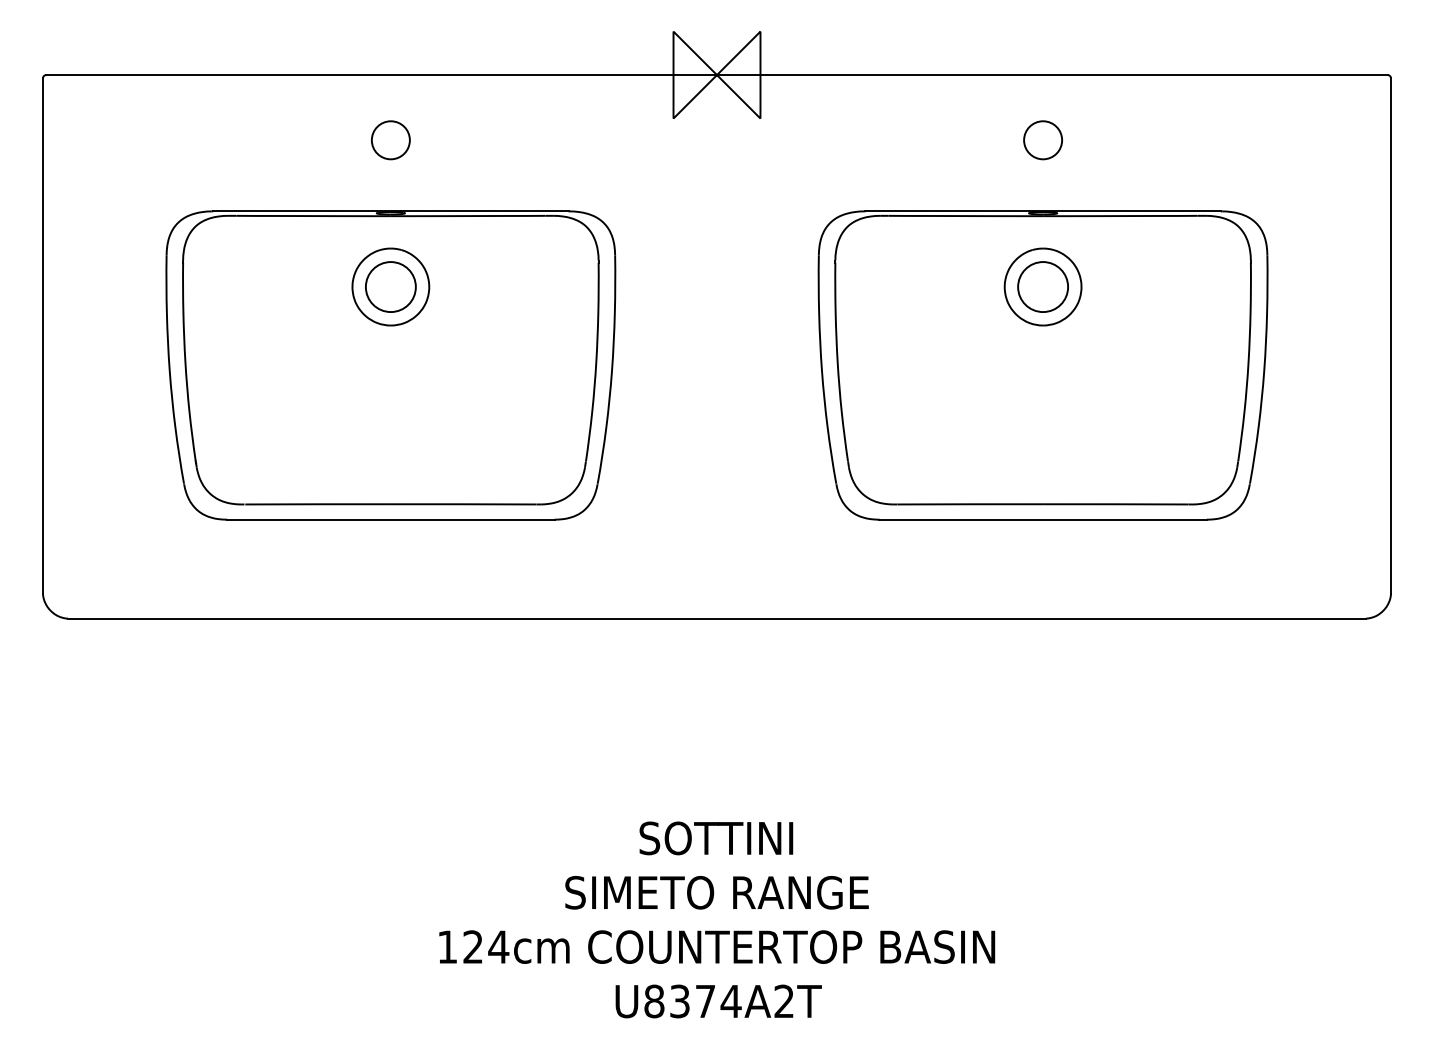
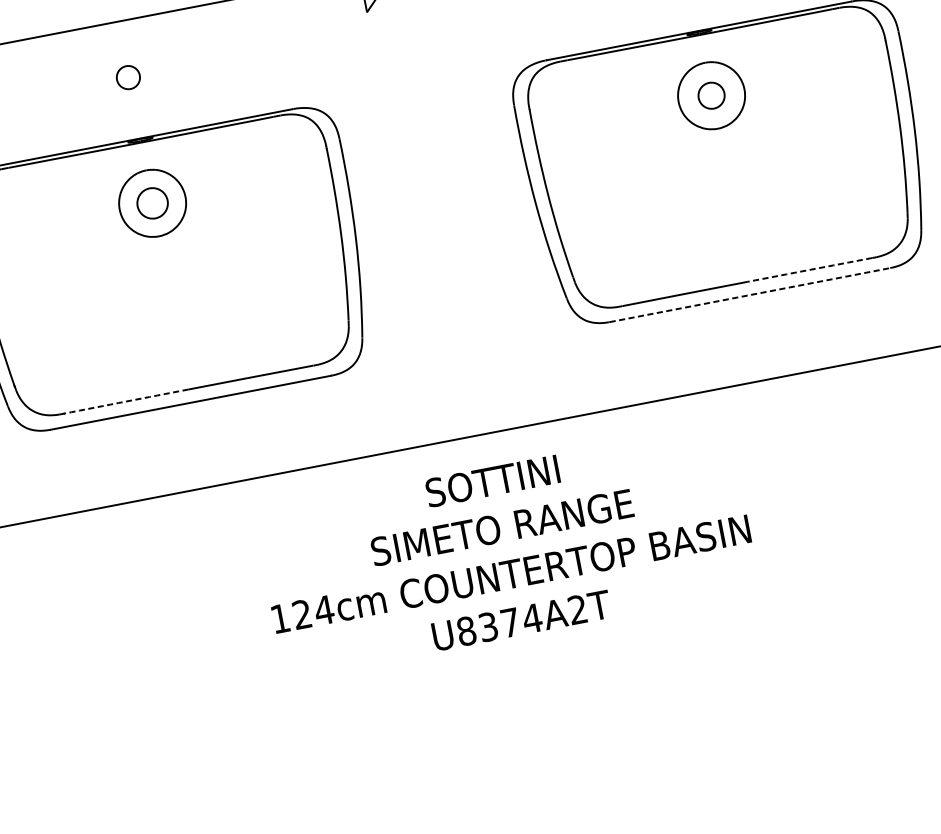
circle: (390, 140) -> (128, 77), size x0.7
circle: (390, 287) -> (152, 203), size x0.7
circle: (1043, 287) -> (711, 96), size x0.6
arc: (318, 504) -> (126, 401), solid -> dashed
arc: (1115, 504) -> (809, 270), solid -> dashed
line: (1043, 519) -> (750, 294), solid -> dashed
text: (717, 919) -> (507, 550), moved

